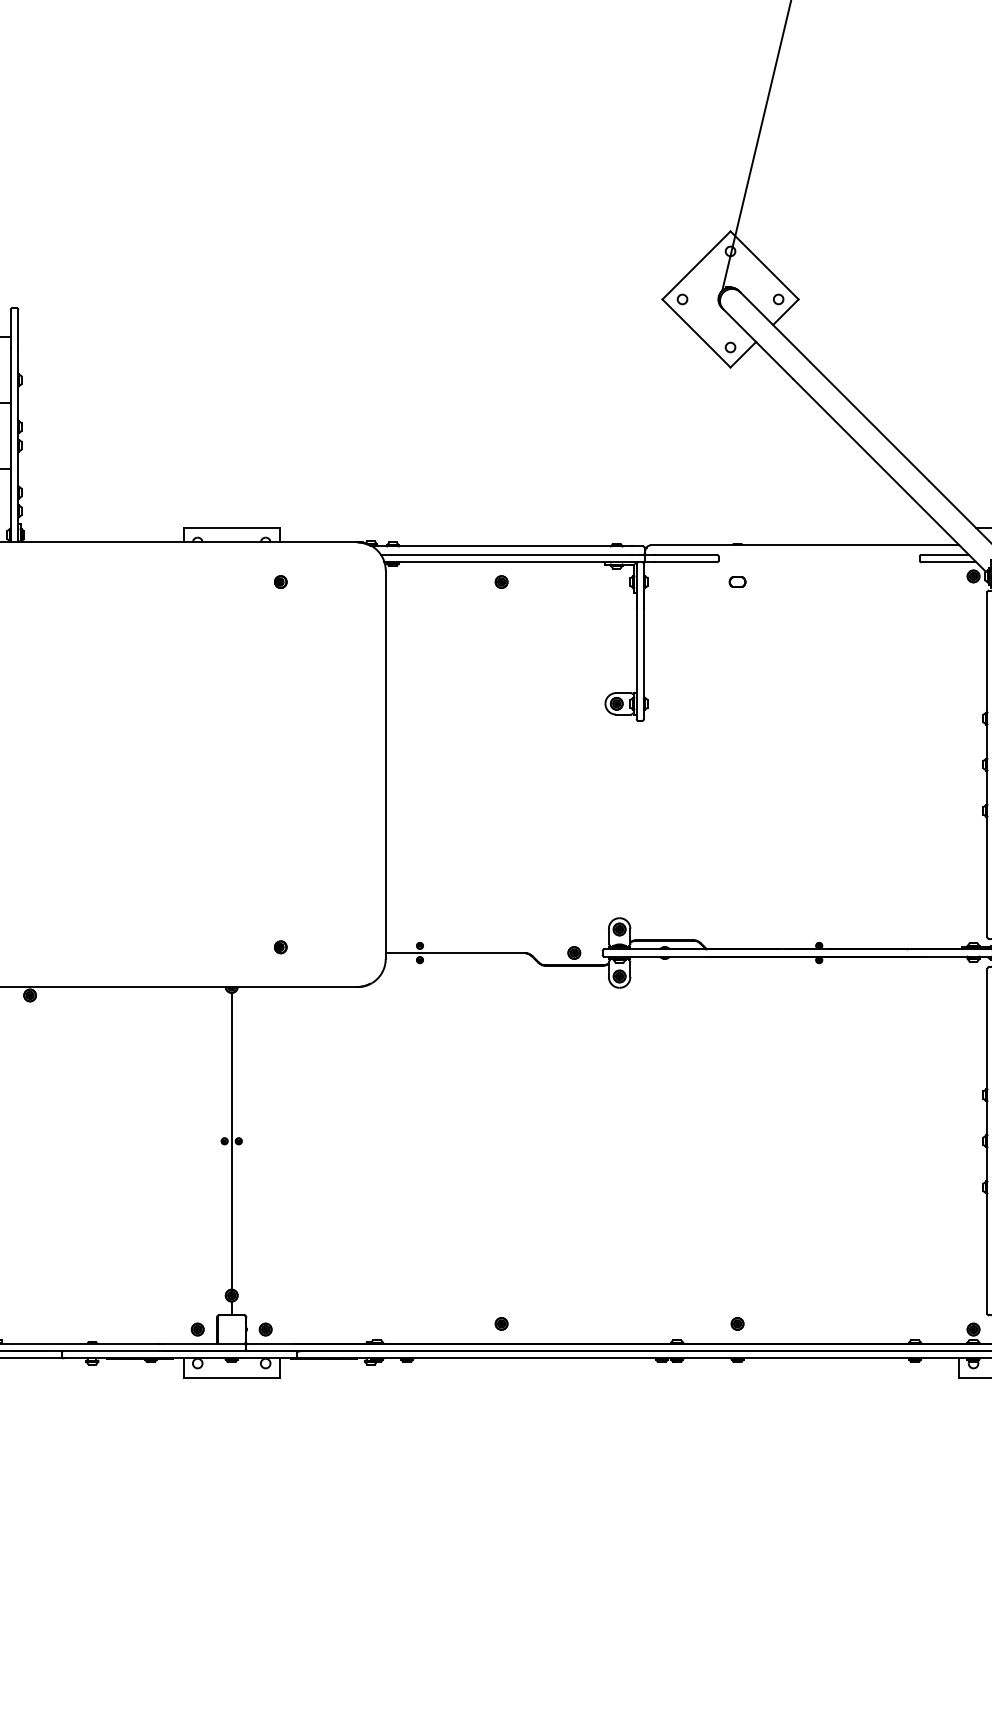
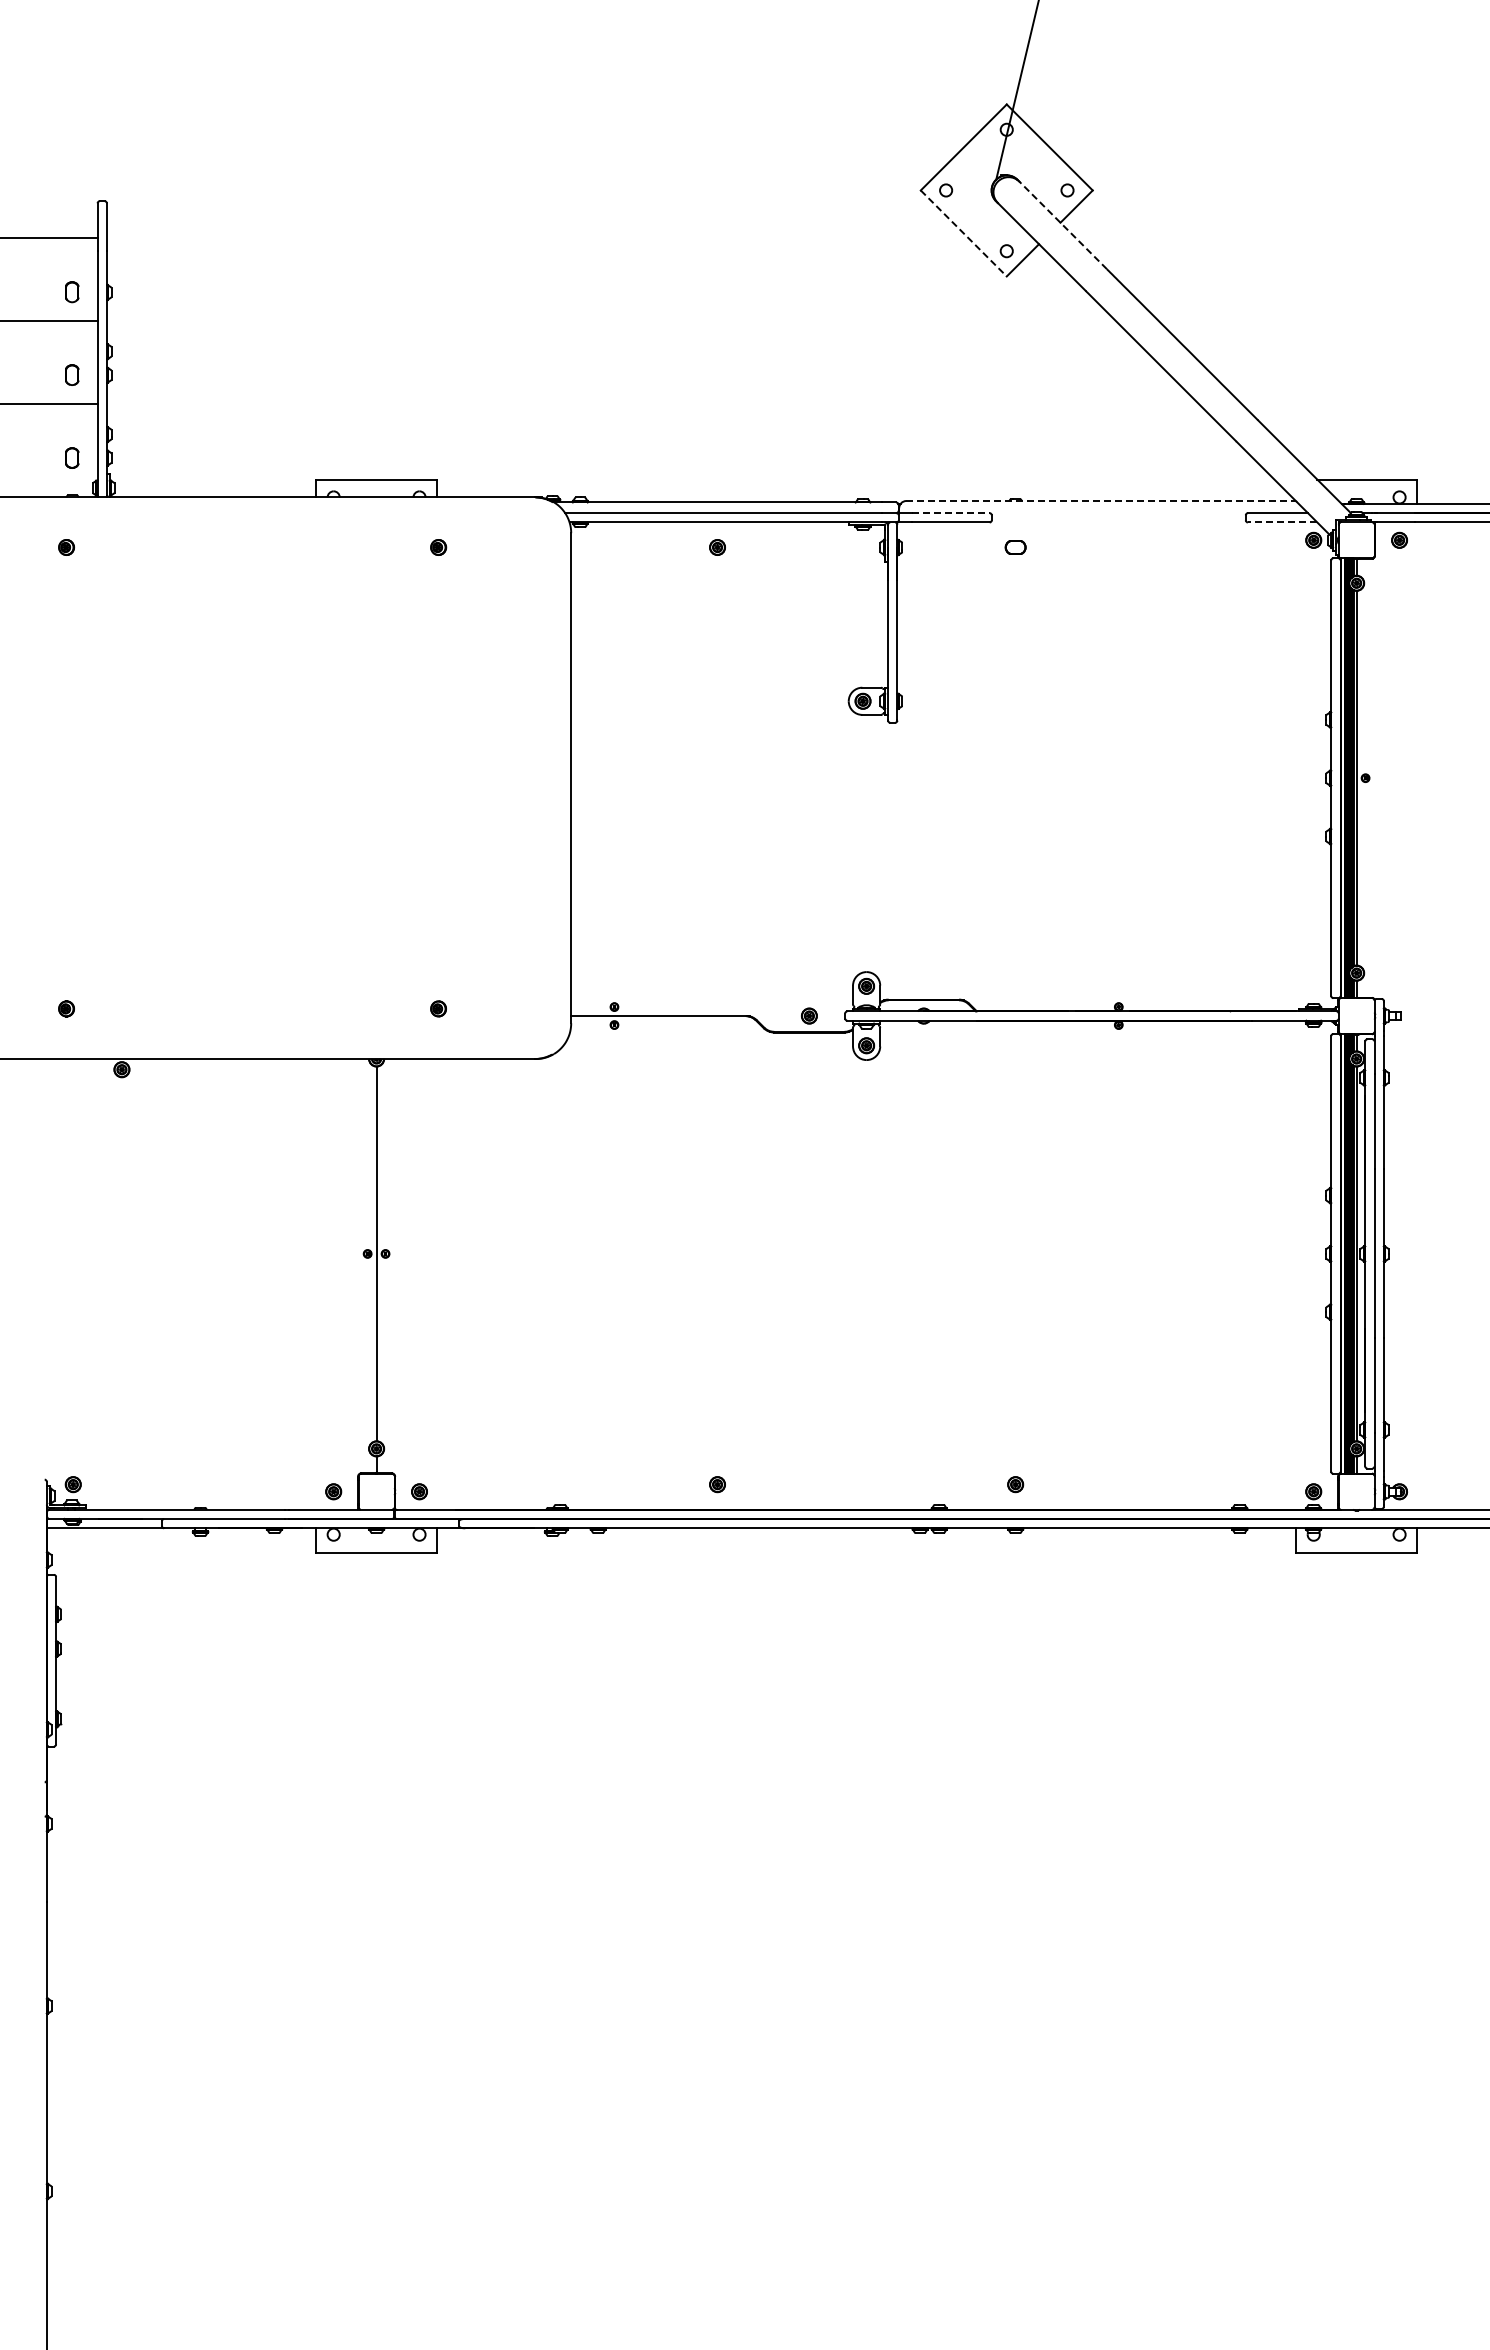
line: (775, 327) -> (1063, 225), solid -> dashed
line: (696, 333) -> (963, 233), solid -> dashed
line: (805, 545) -> (1101, 501), solid -> dashed
line: (686, 555) -> (950, 513), solid -> dashed
line: (948, 562) -> (1282, 522), solid -> dashed

